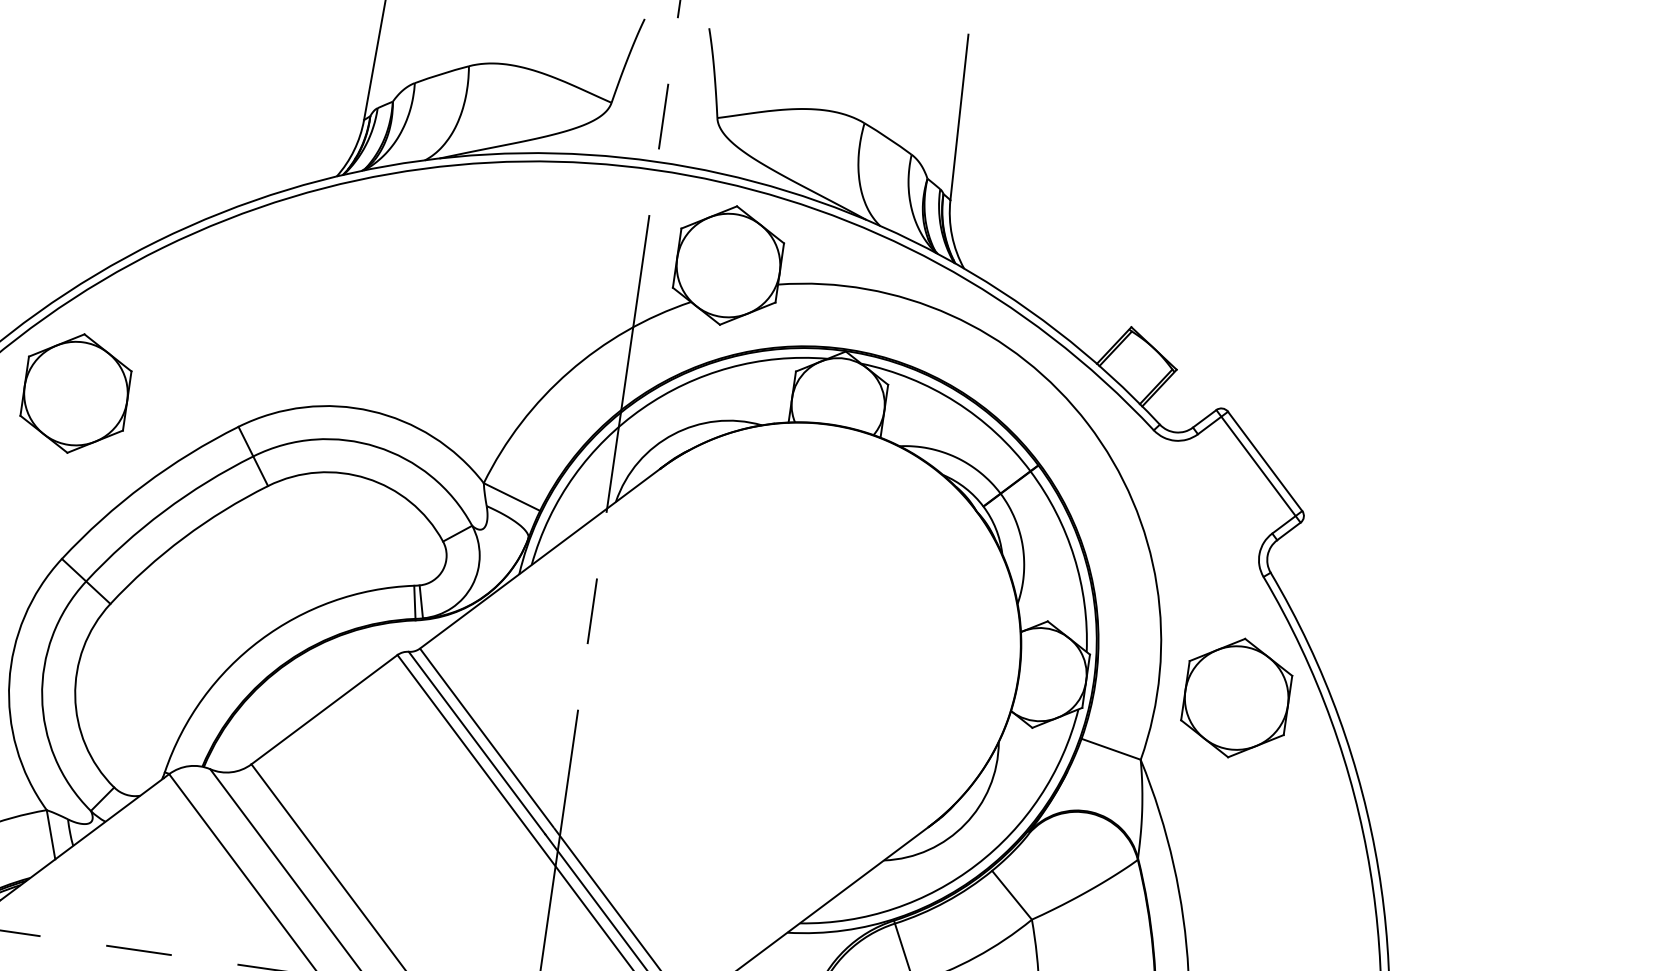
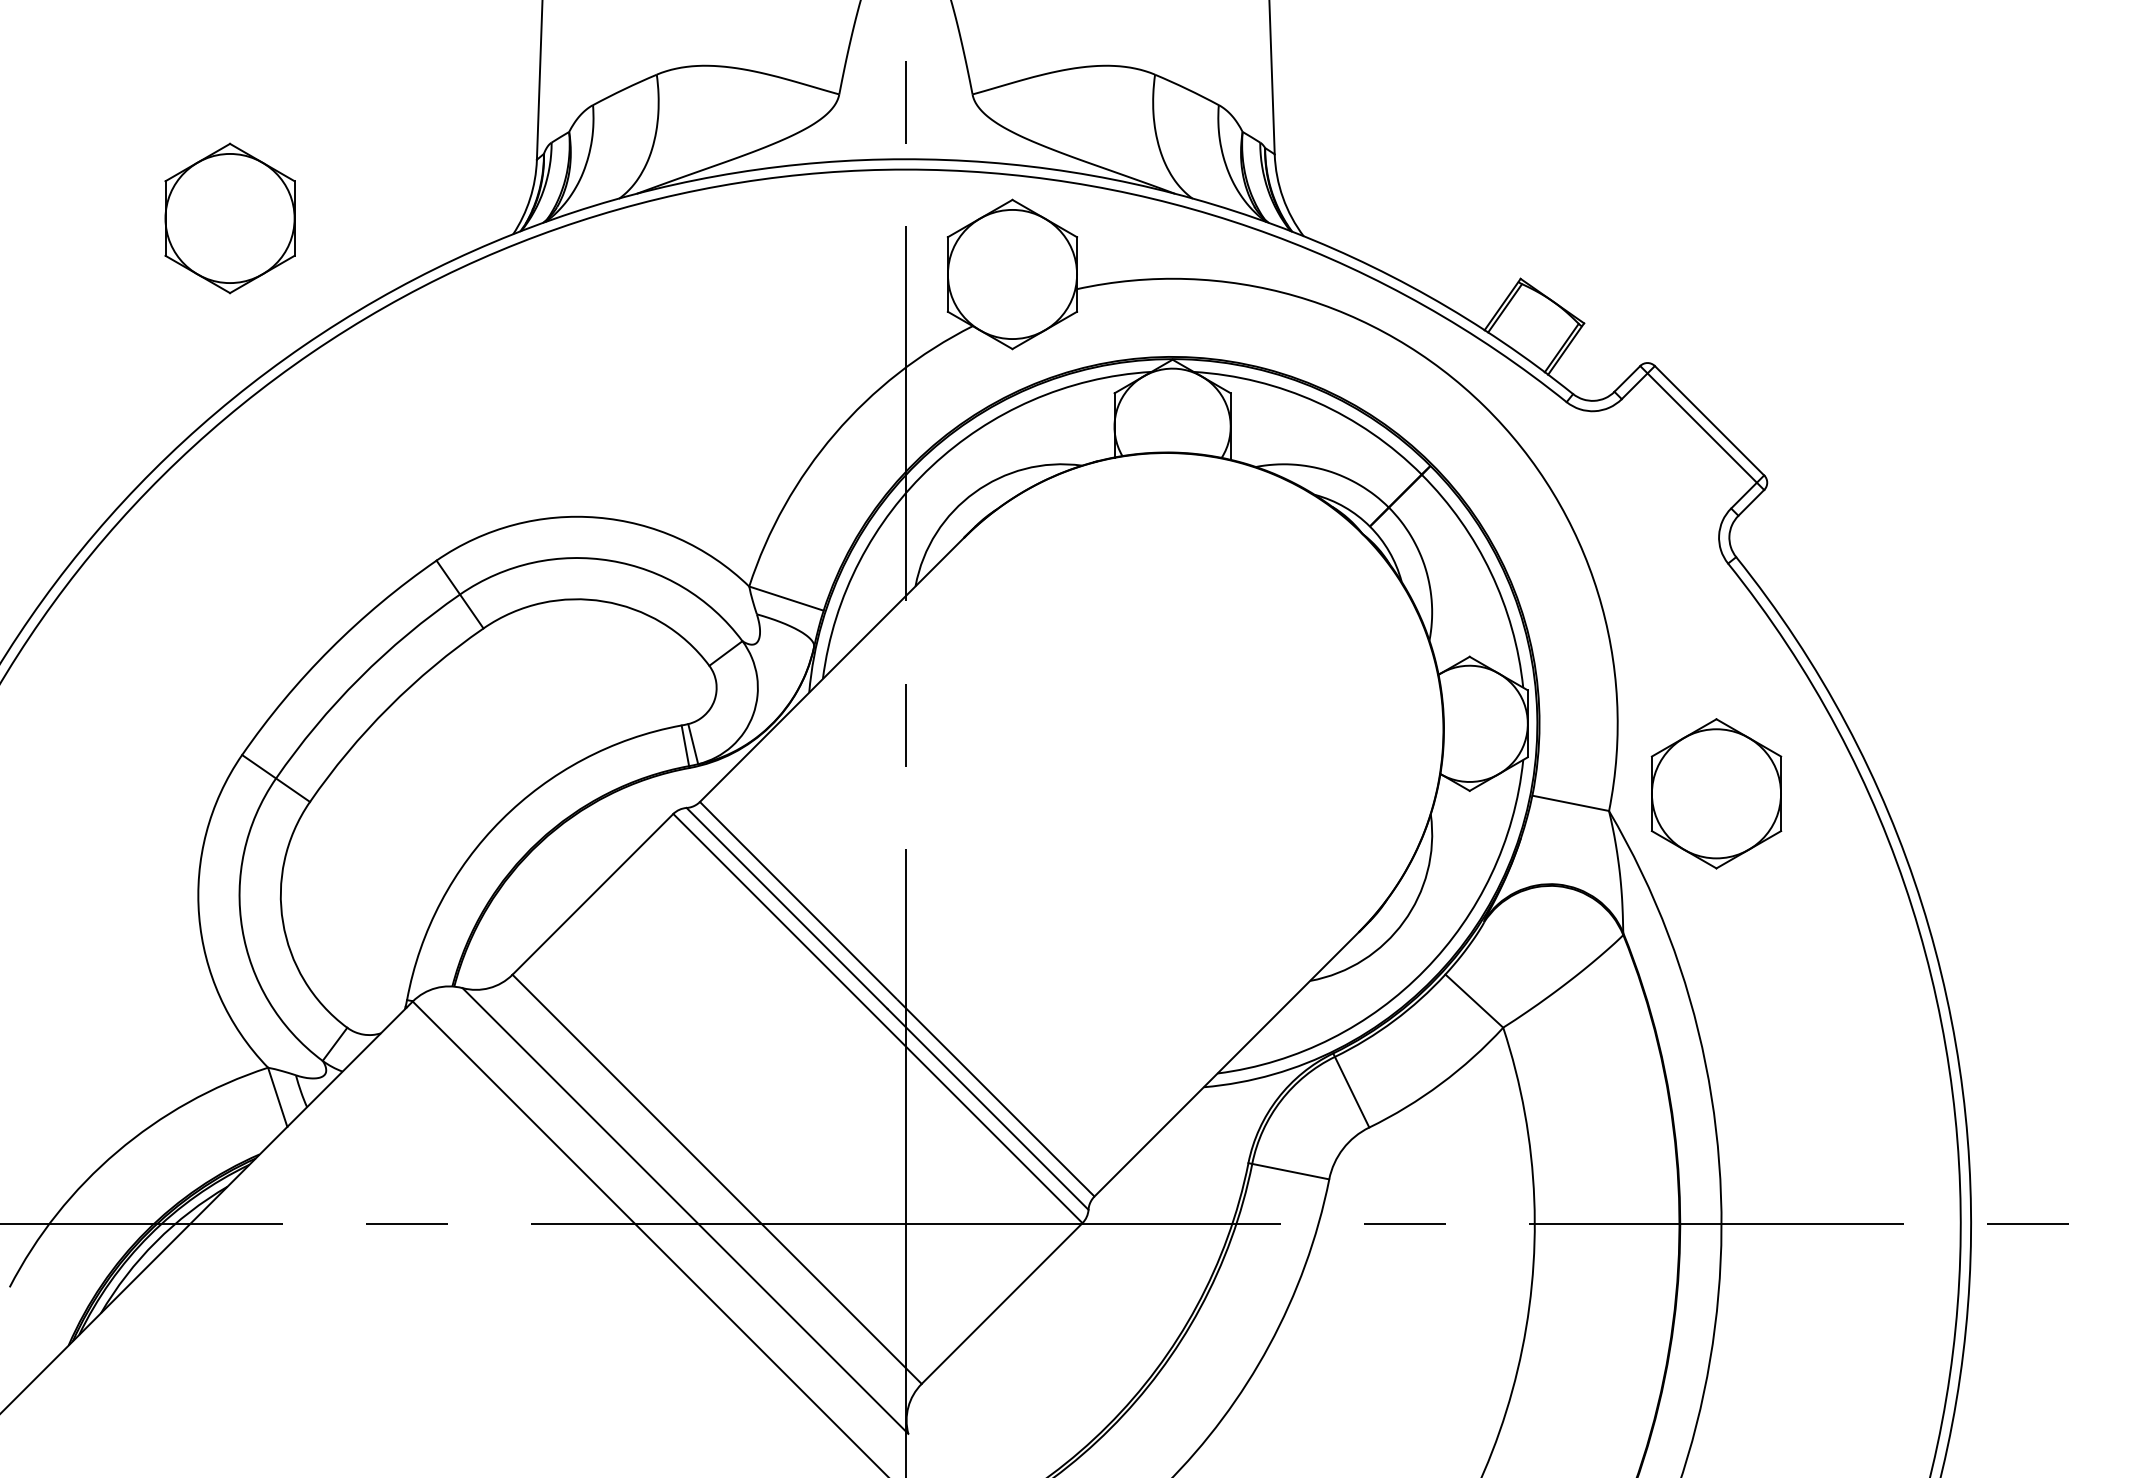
part: (75, 393) -> (229, 218), moved
part: (1236, 697) -> (1716, 793), moved

